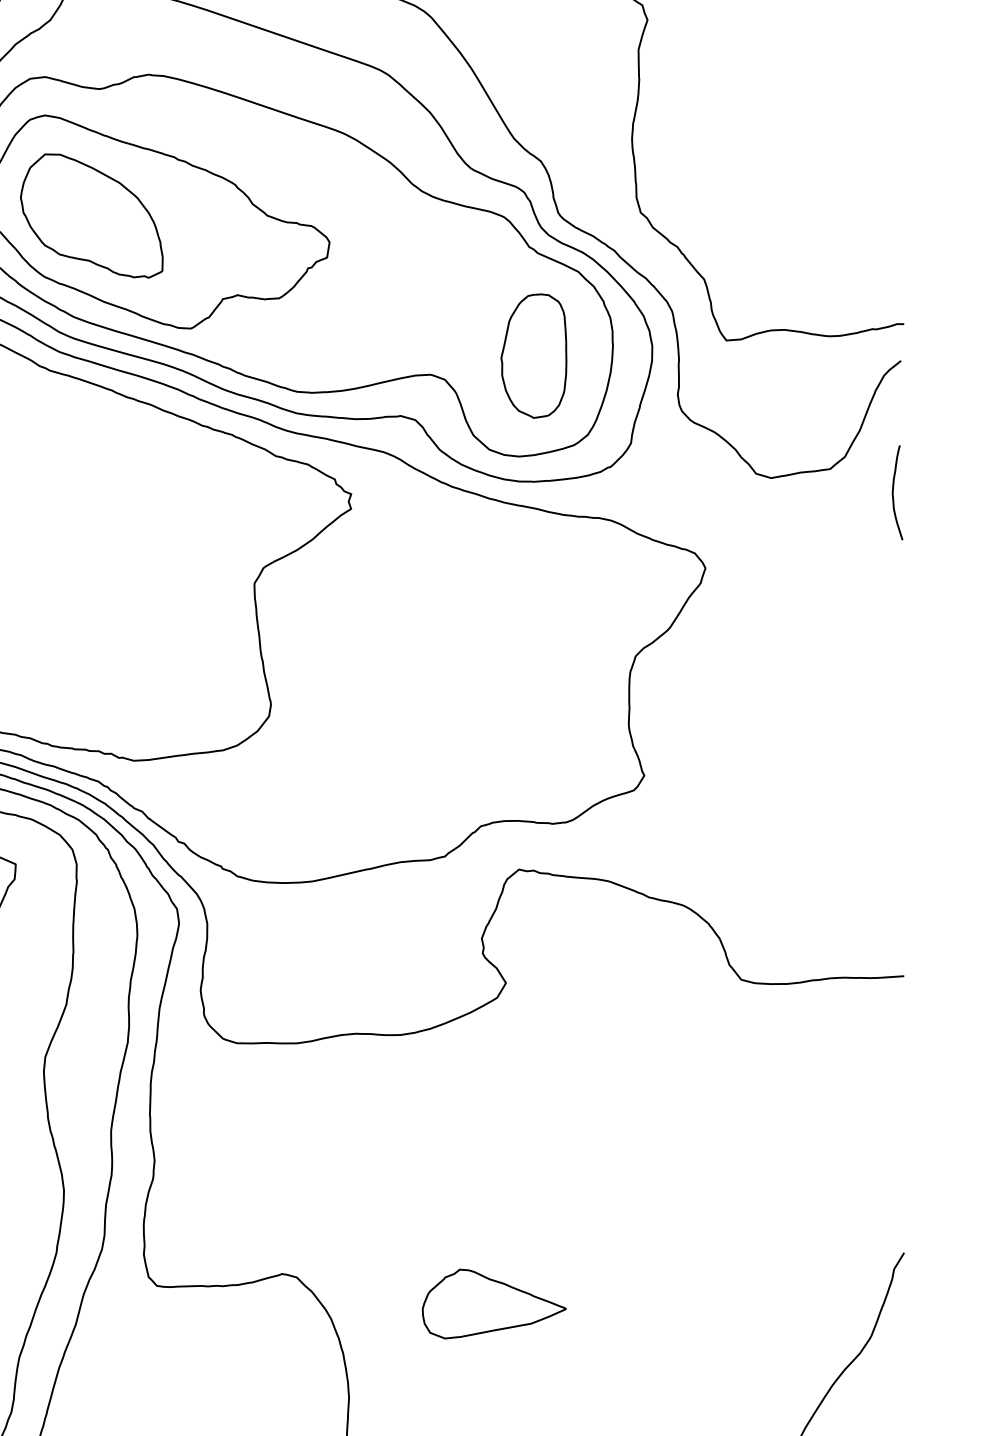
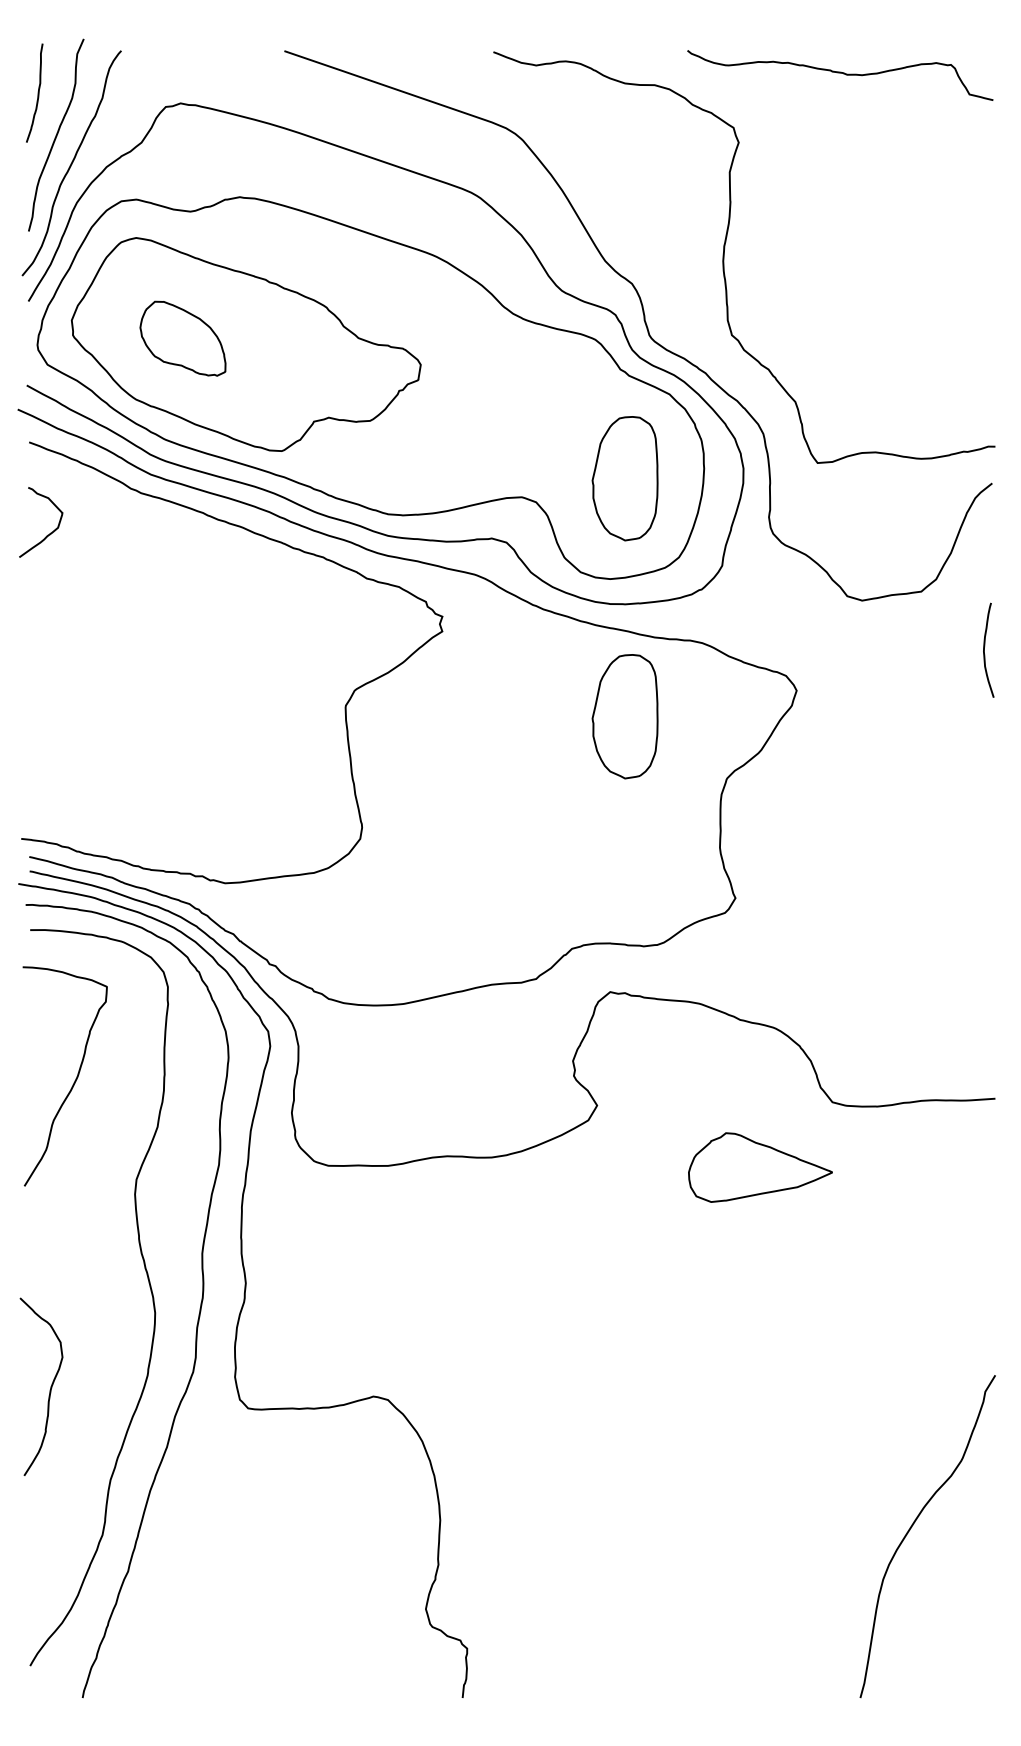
part: (91, 215) -> (182, 338), size x0.6
curve: (893, 491) -> (984, 649), moved
part: (533, 593) -> (624, 716), added
part: (494, 1303) -> (760, 1167), moved

